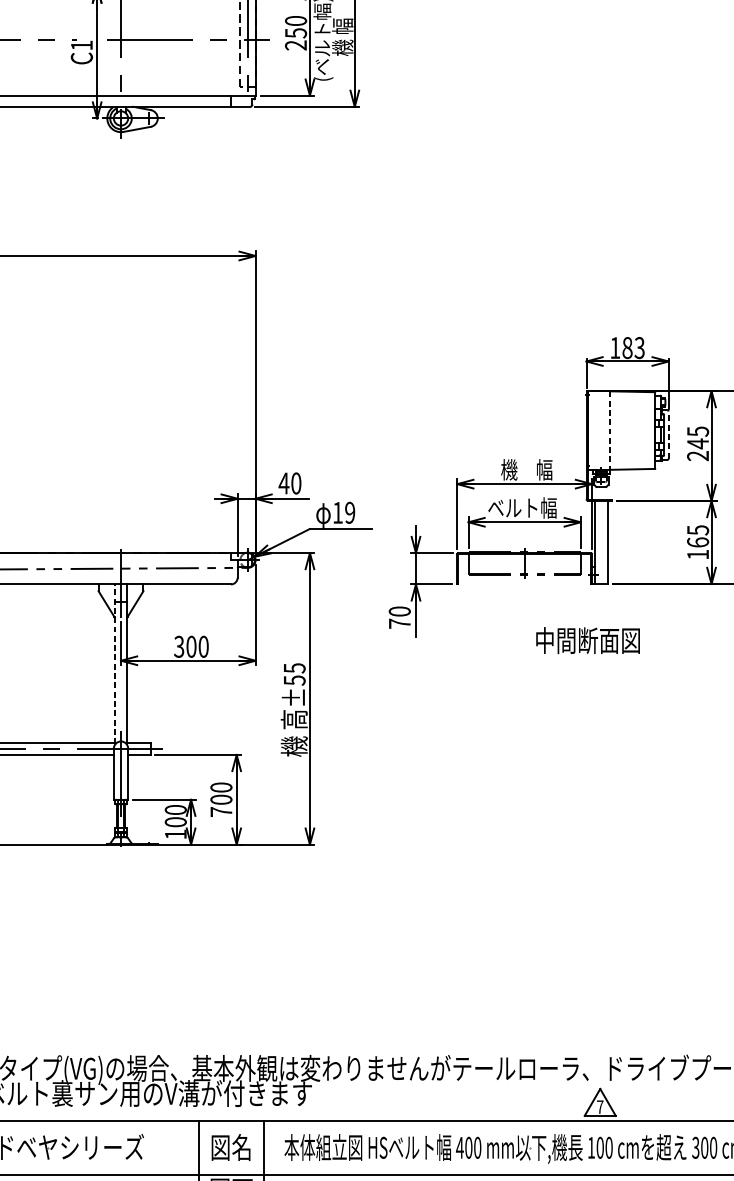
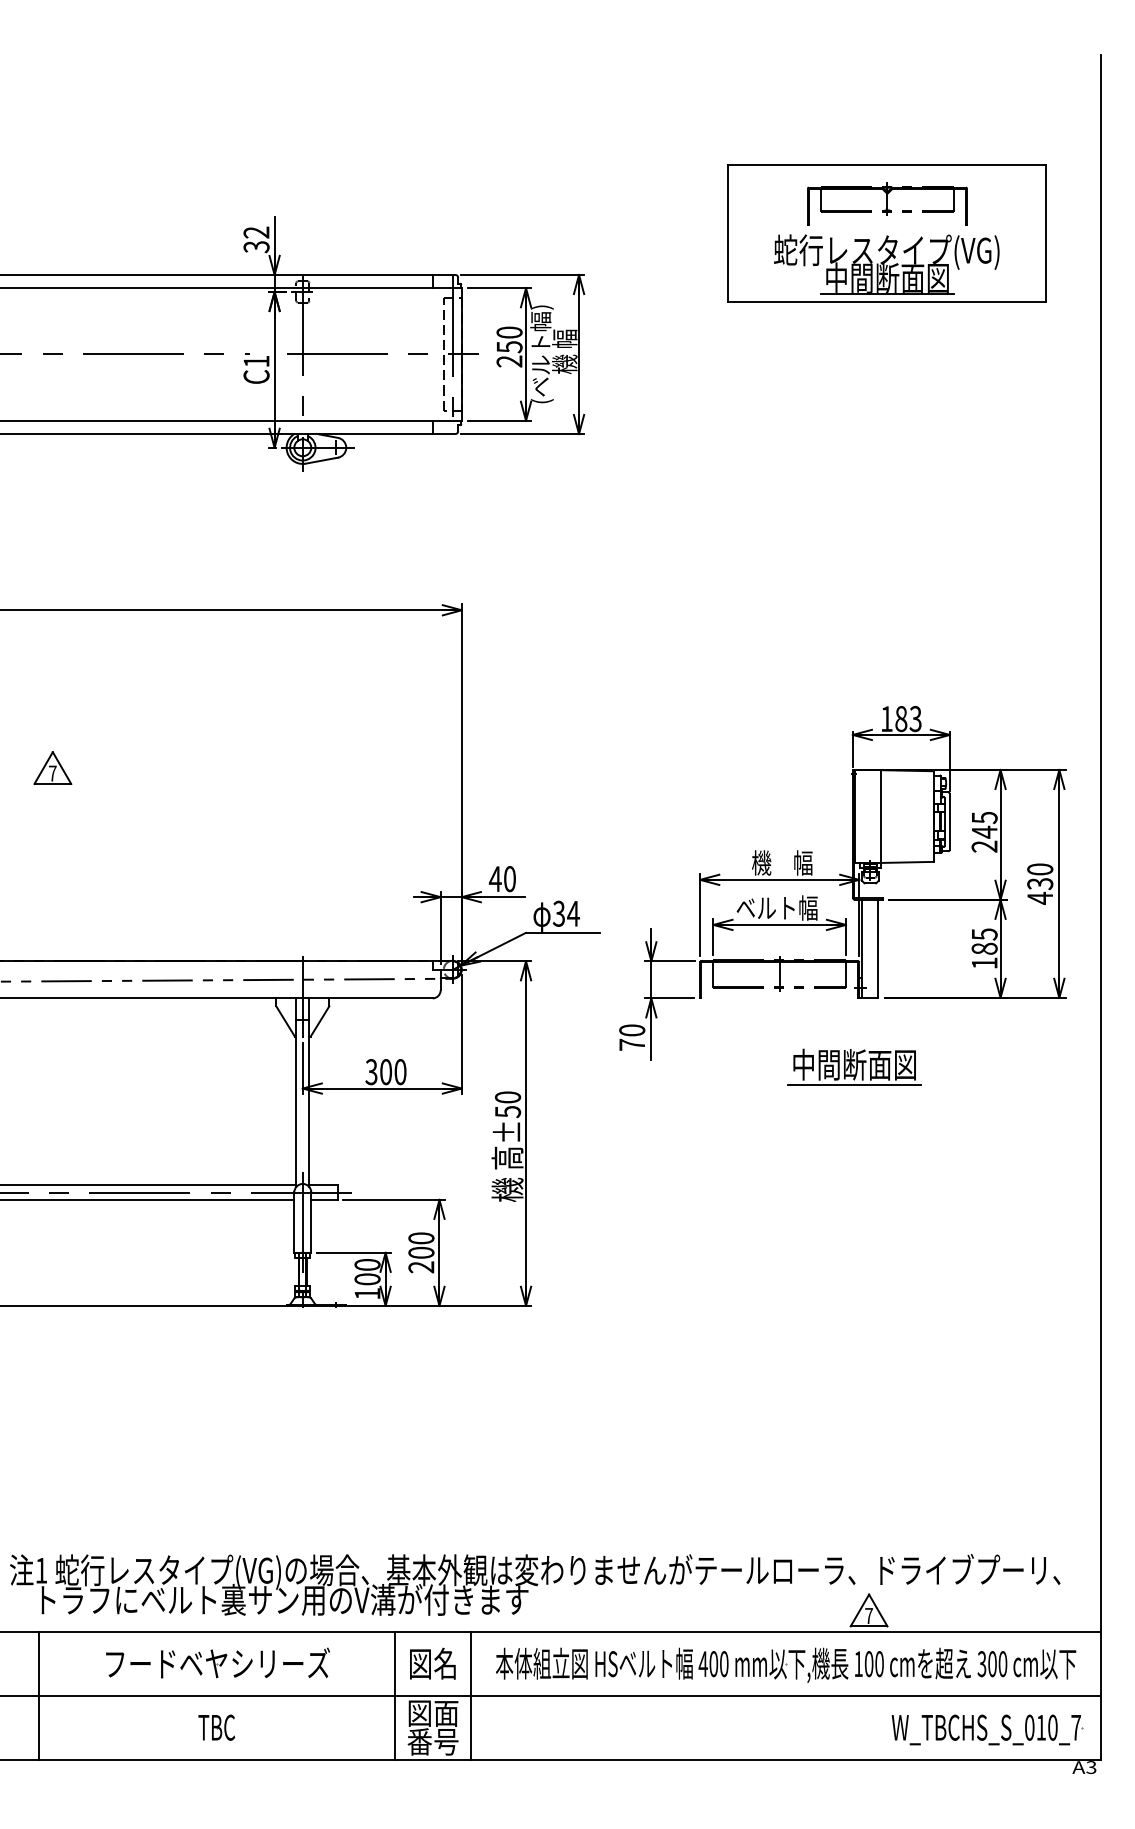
line: (609, 431) -> (880, 817), dashed -> solid
line: (668, 434) -> (949, 821), dashed -> solid
text: (343, 512) -> (565, 913), 19 -> 34
text: (697, 542) -> (984, 948), 165 -> 185
line: (587, 657) -> (854, 1084), added
line: (115, 664) -> (296, 1092), dashed -> solid
text: (294, 668) -> (507, 1097), ±55 -> ±50
text: (221, 812) -> (421, 1267), 700 -> 200

